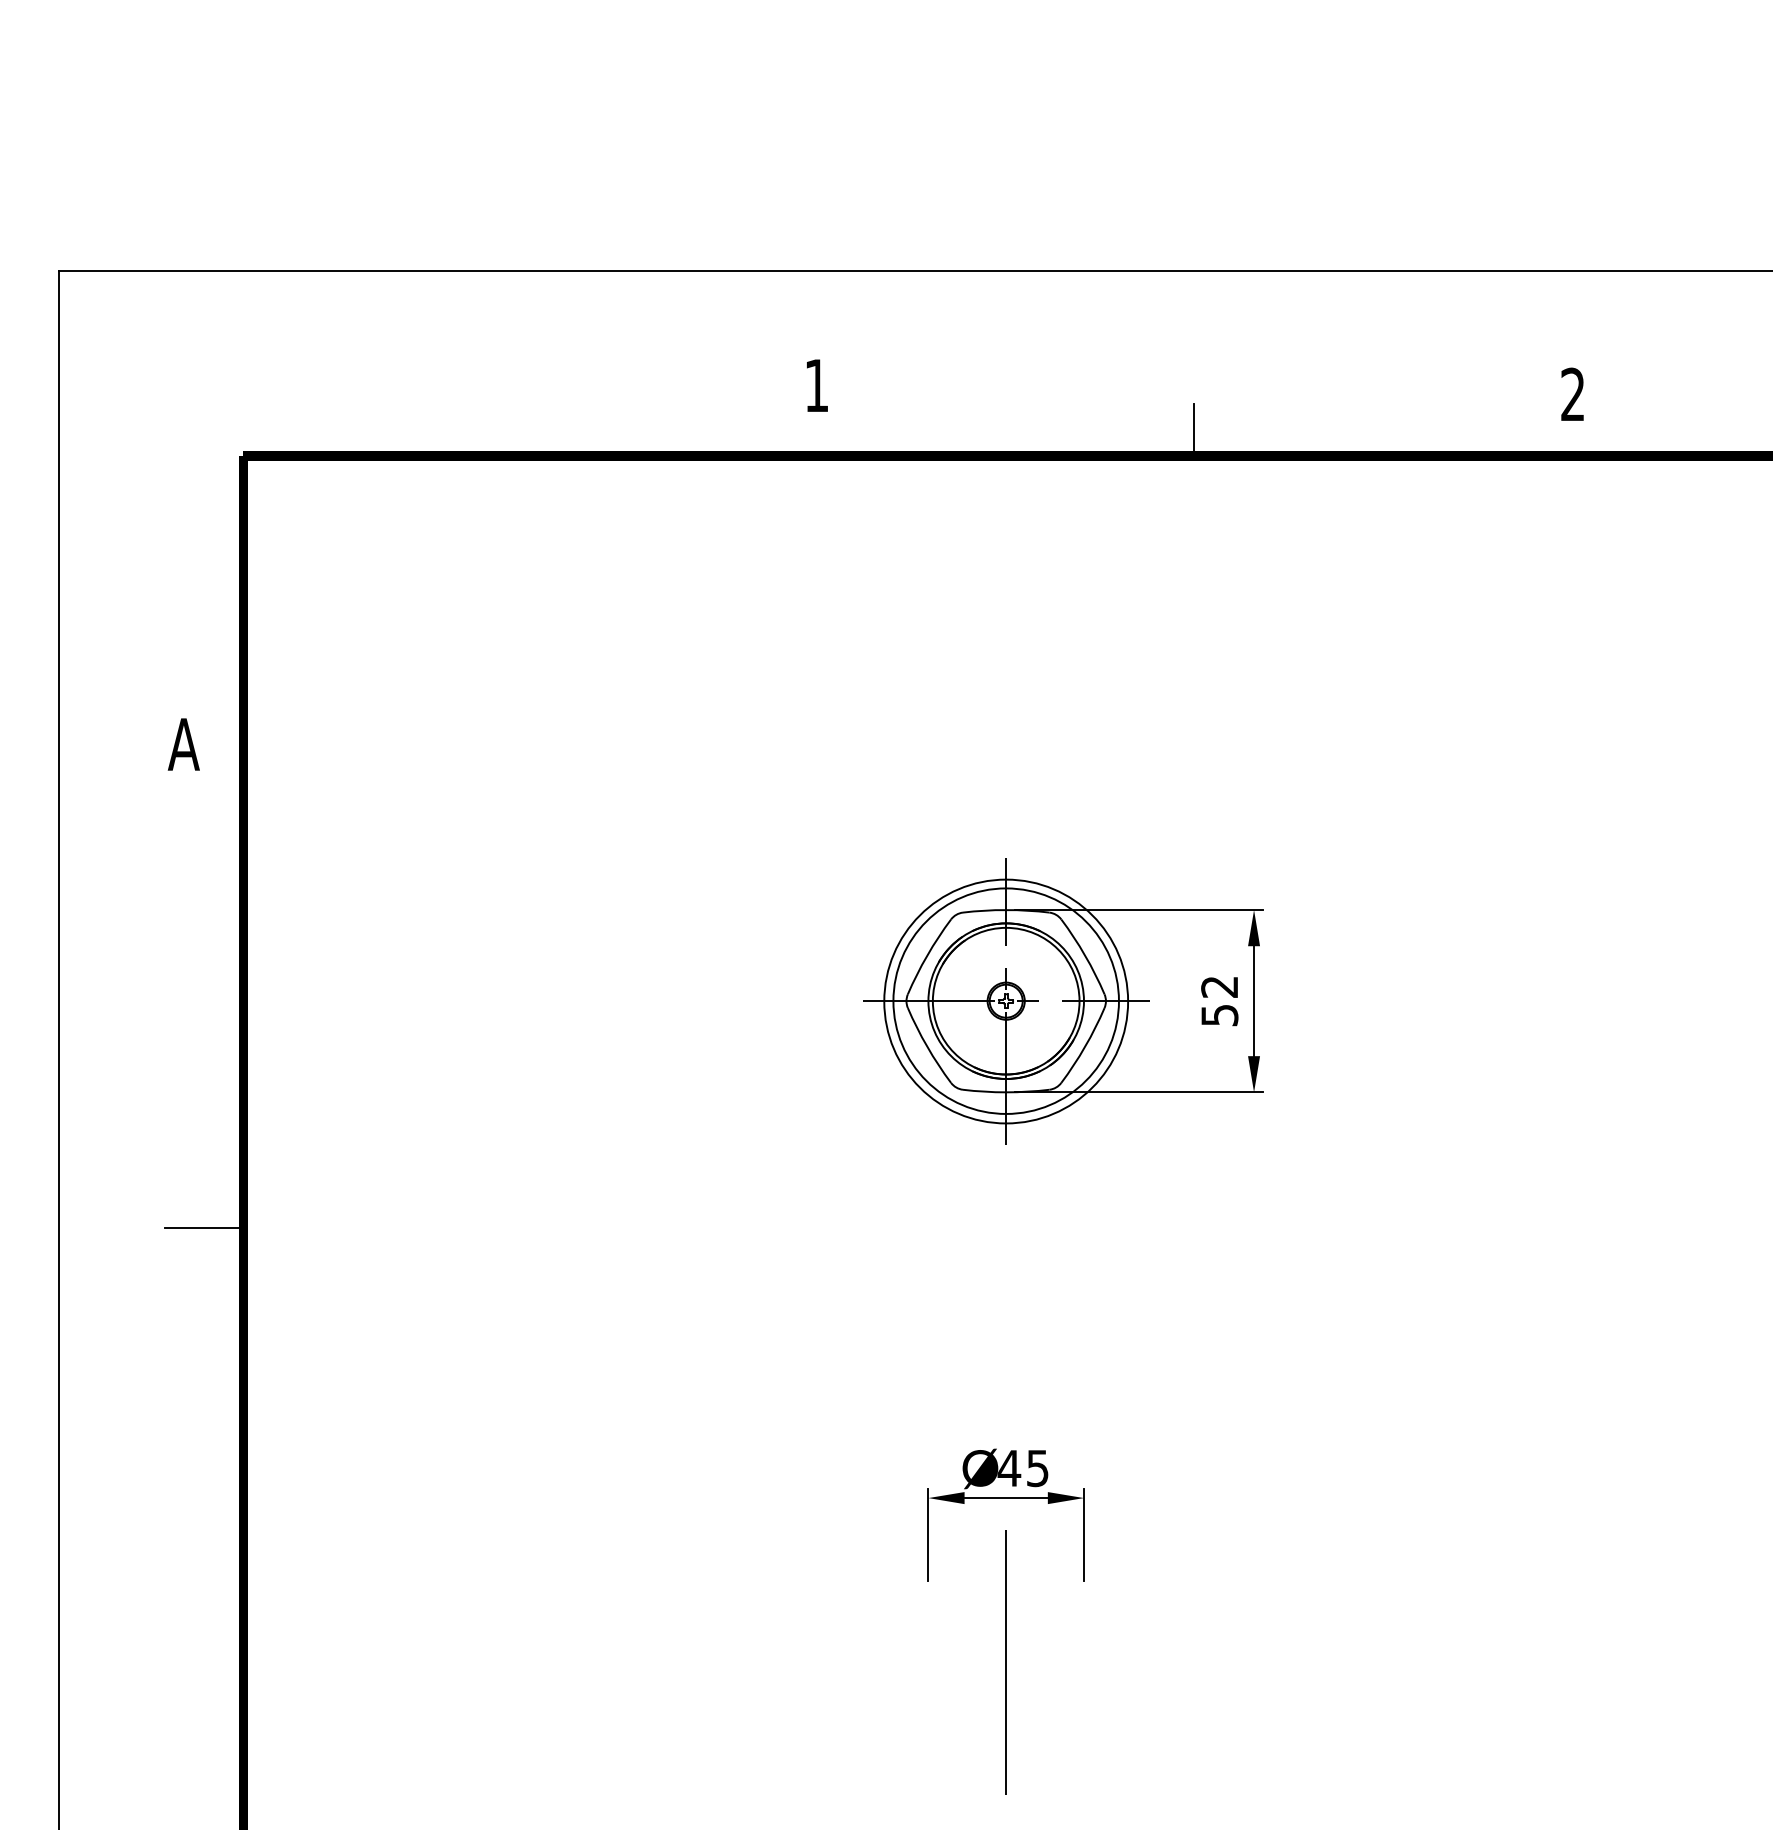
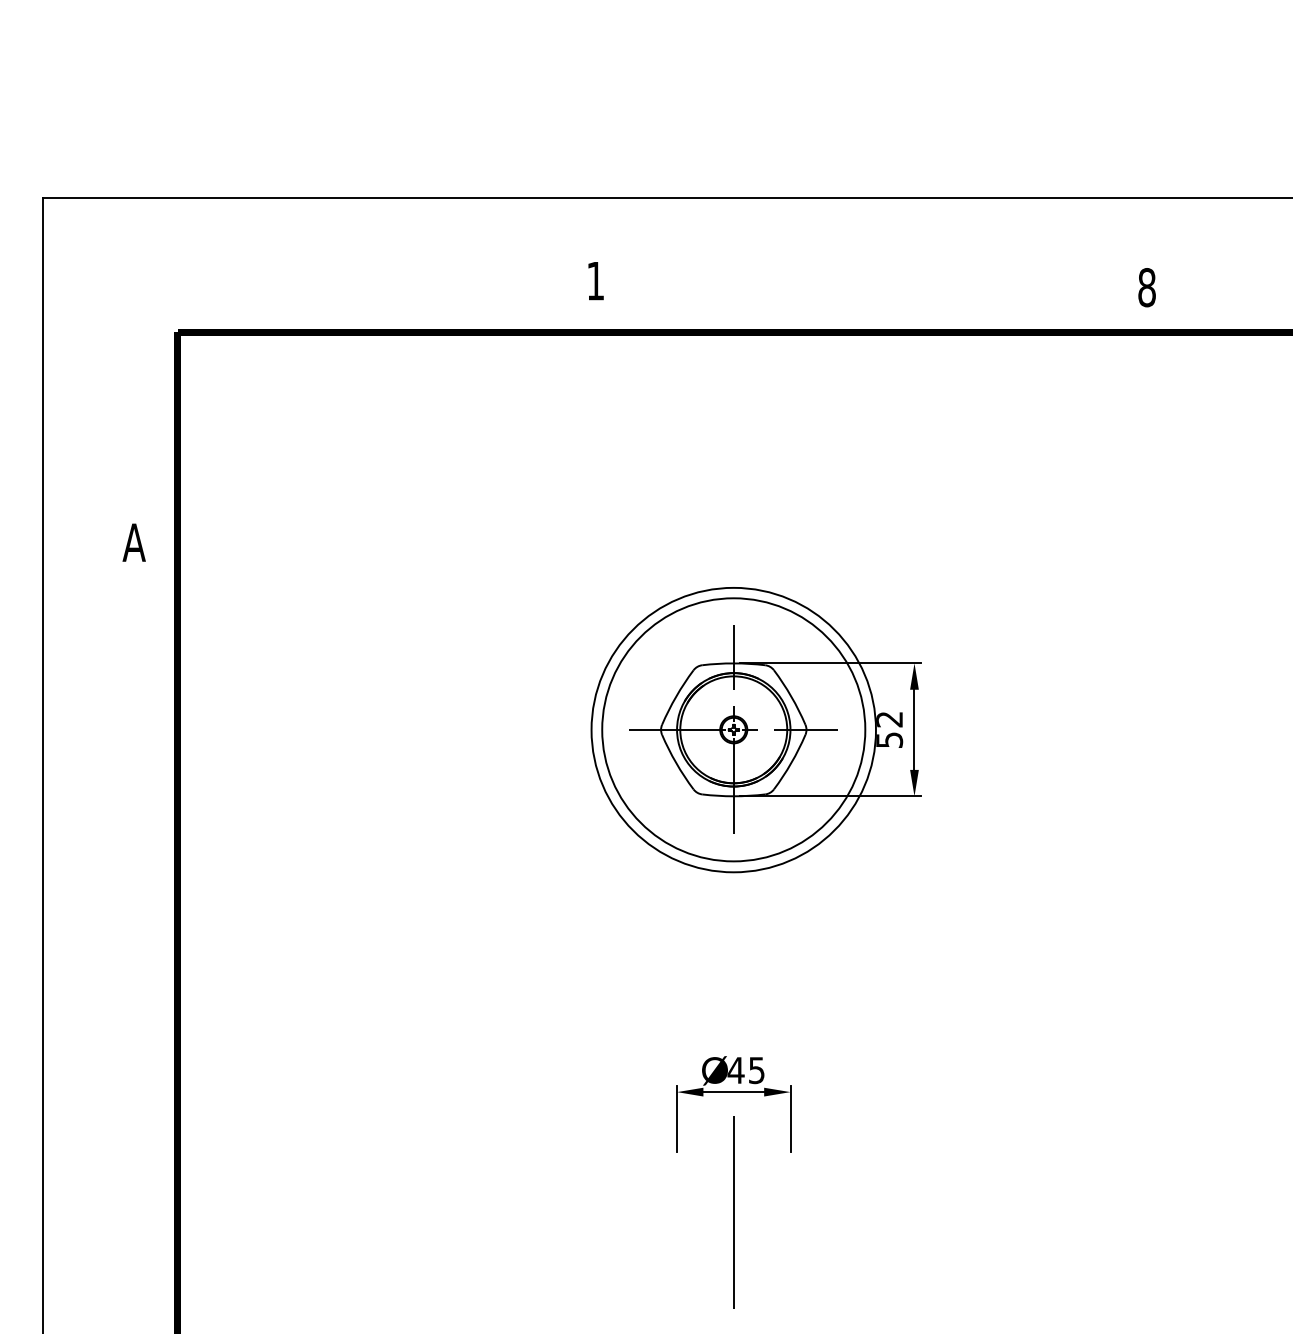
text: (1573, 394) -> (1147, 287), 2 -> 8
line: (1193, 429) -> (870, 313), removed
circle: (1005, 1000) -> (733, 729), size x1.6
circle: (1006, 1001) -> (733, 730), size x1.6
line: (204, 1227) -> (149, 894), removed

